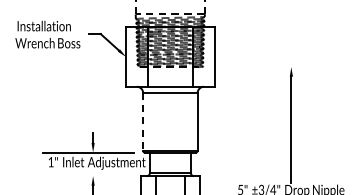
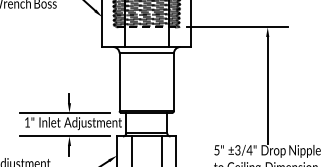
line: (260, 67) -> (236, 27), added
line: (143, 122) -> (119, 82), dashed -> solid
line: (88, 176) -> (64, 136), added

